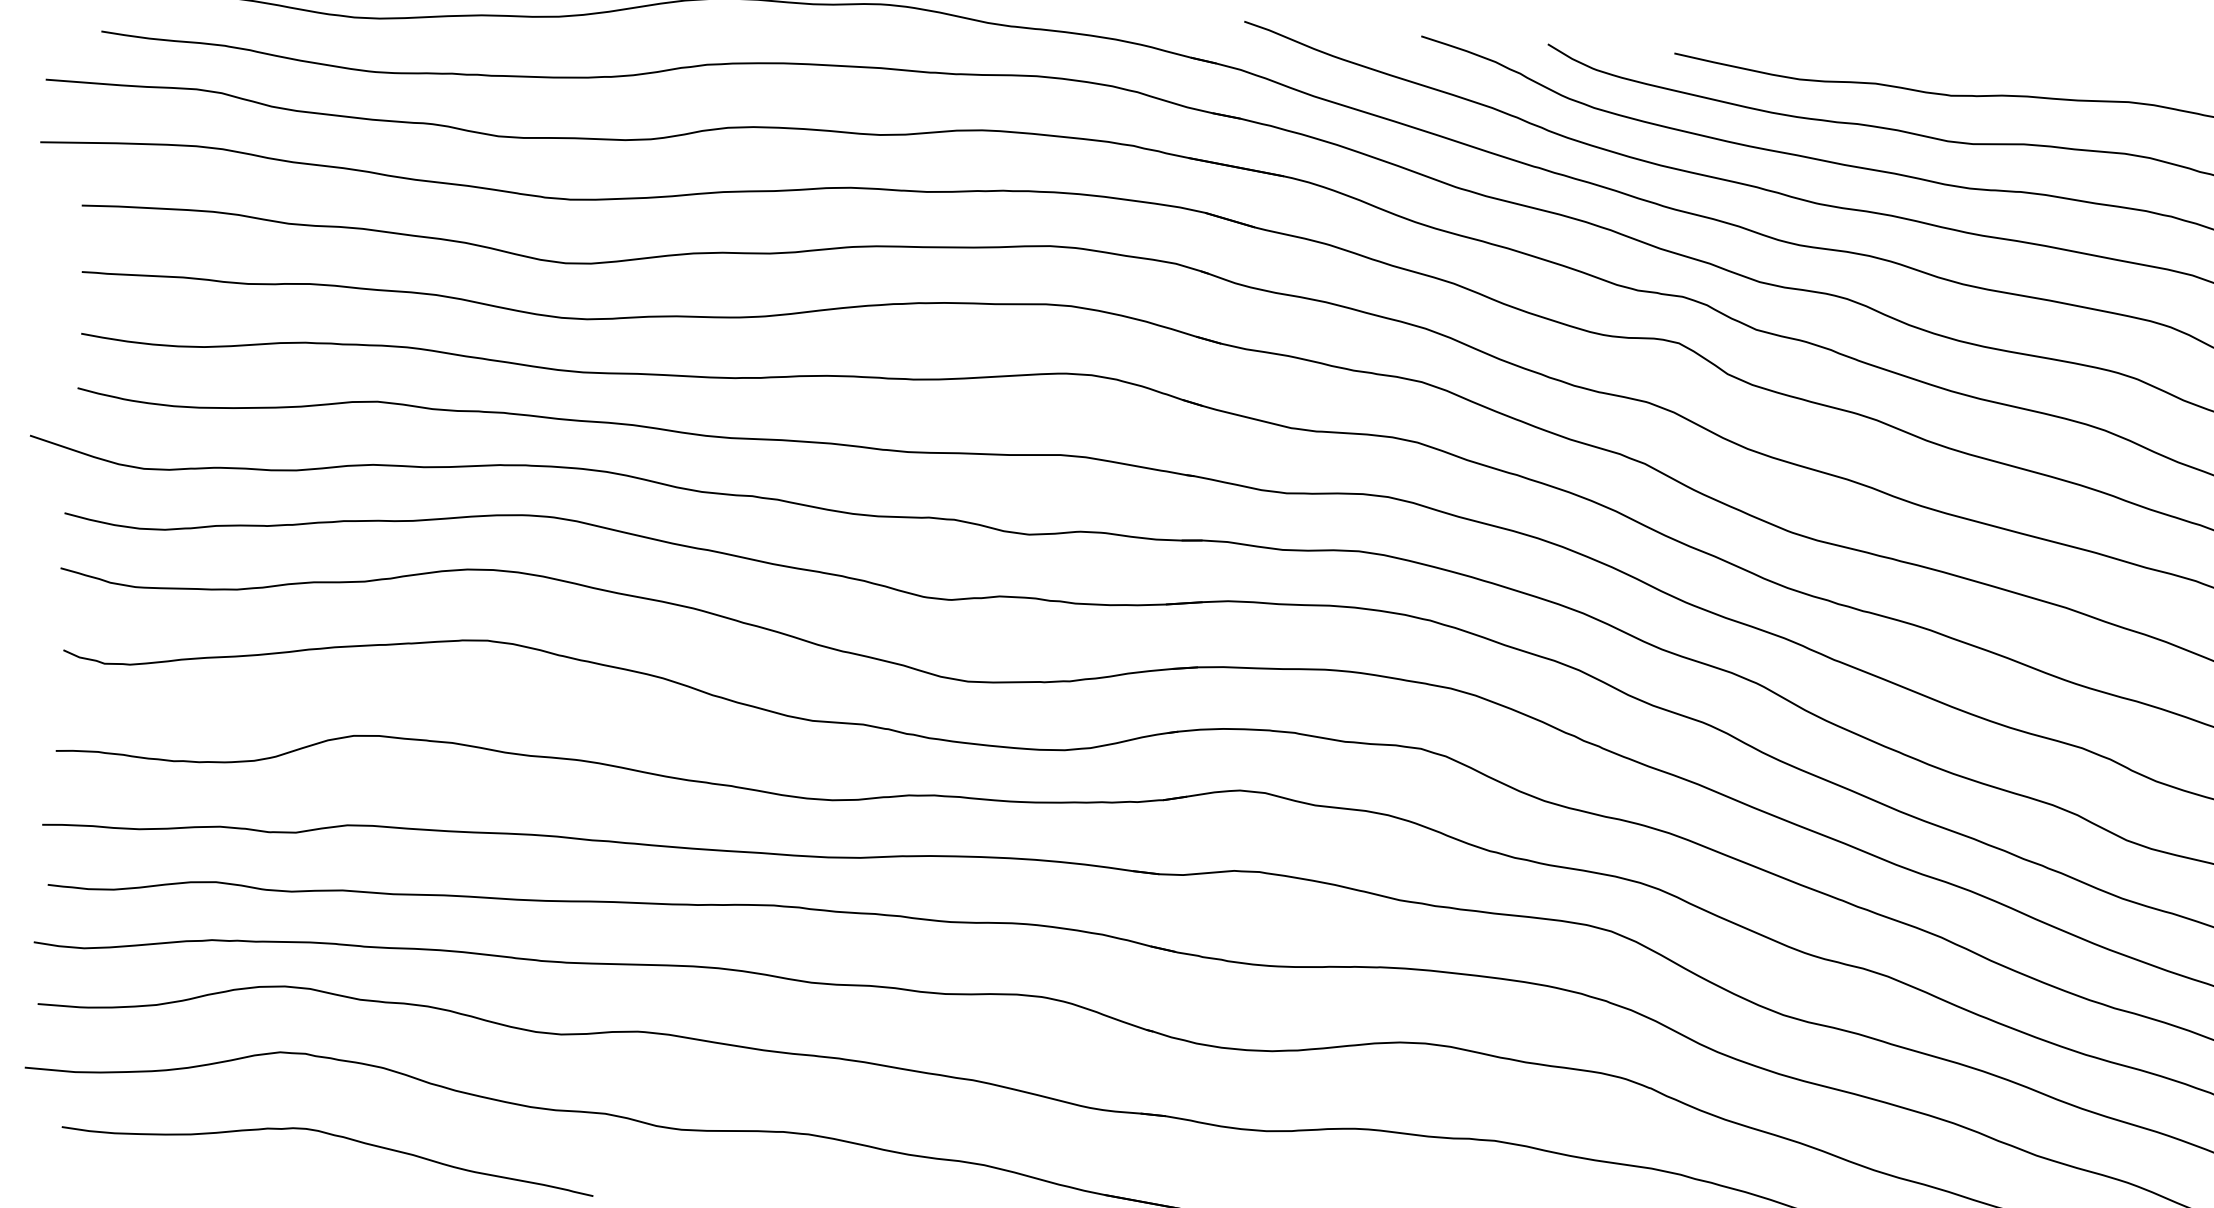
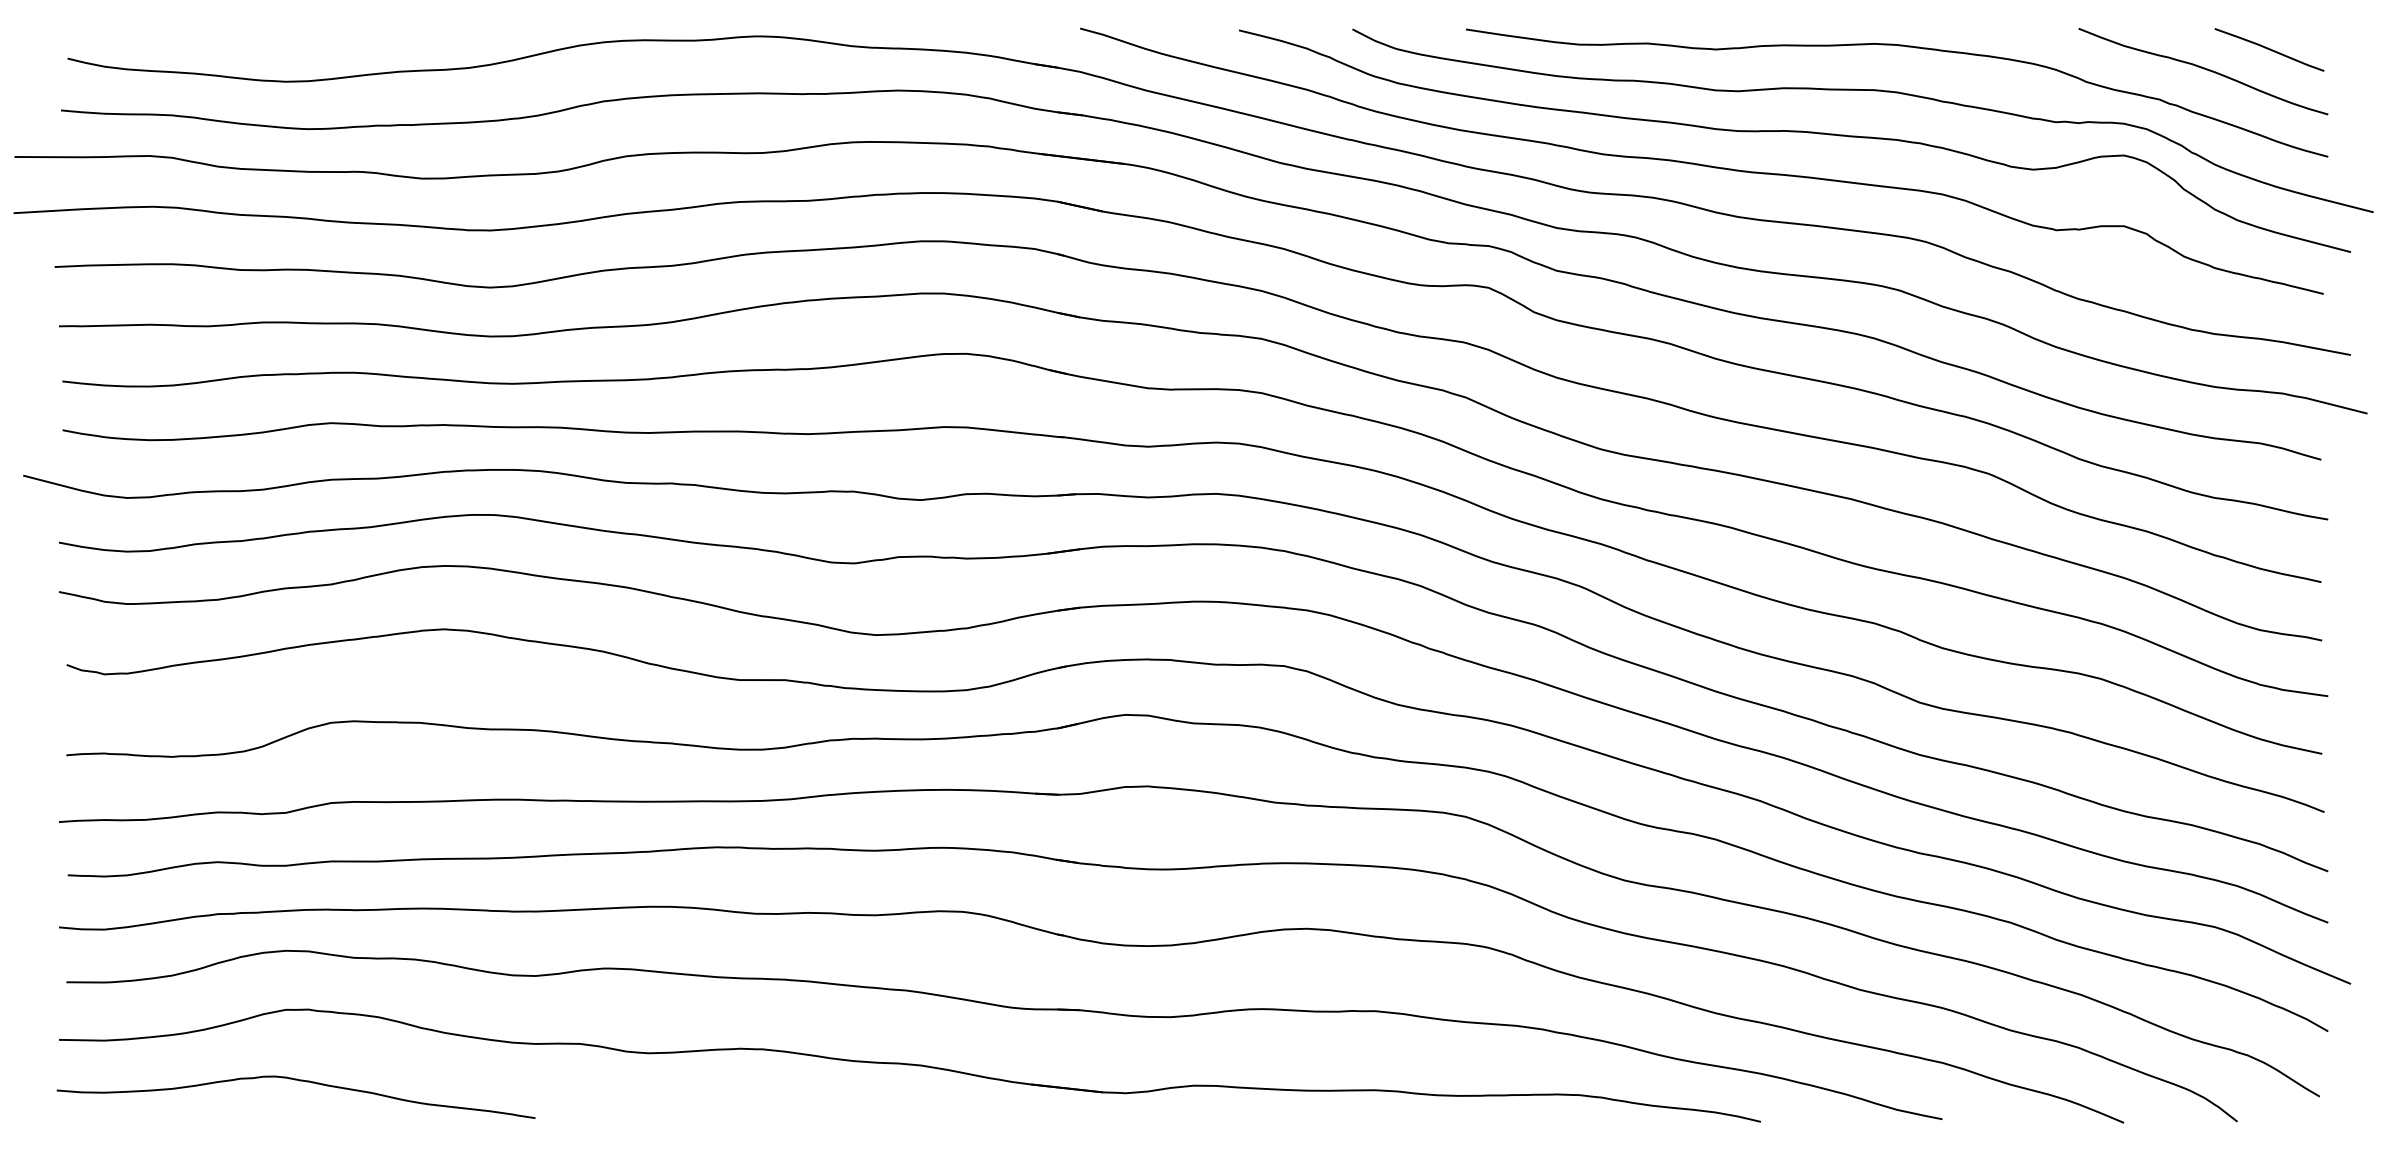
curve: (333, 1136) -> (299, 1081), moved

